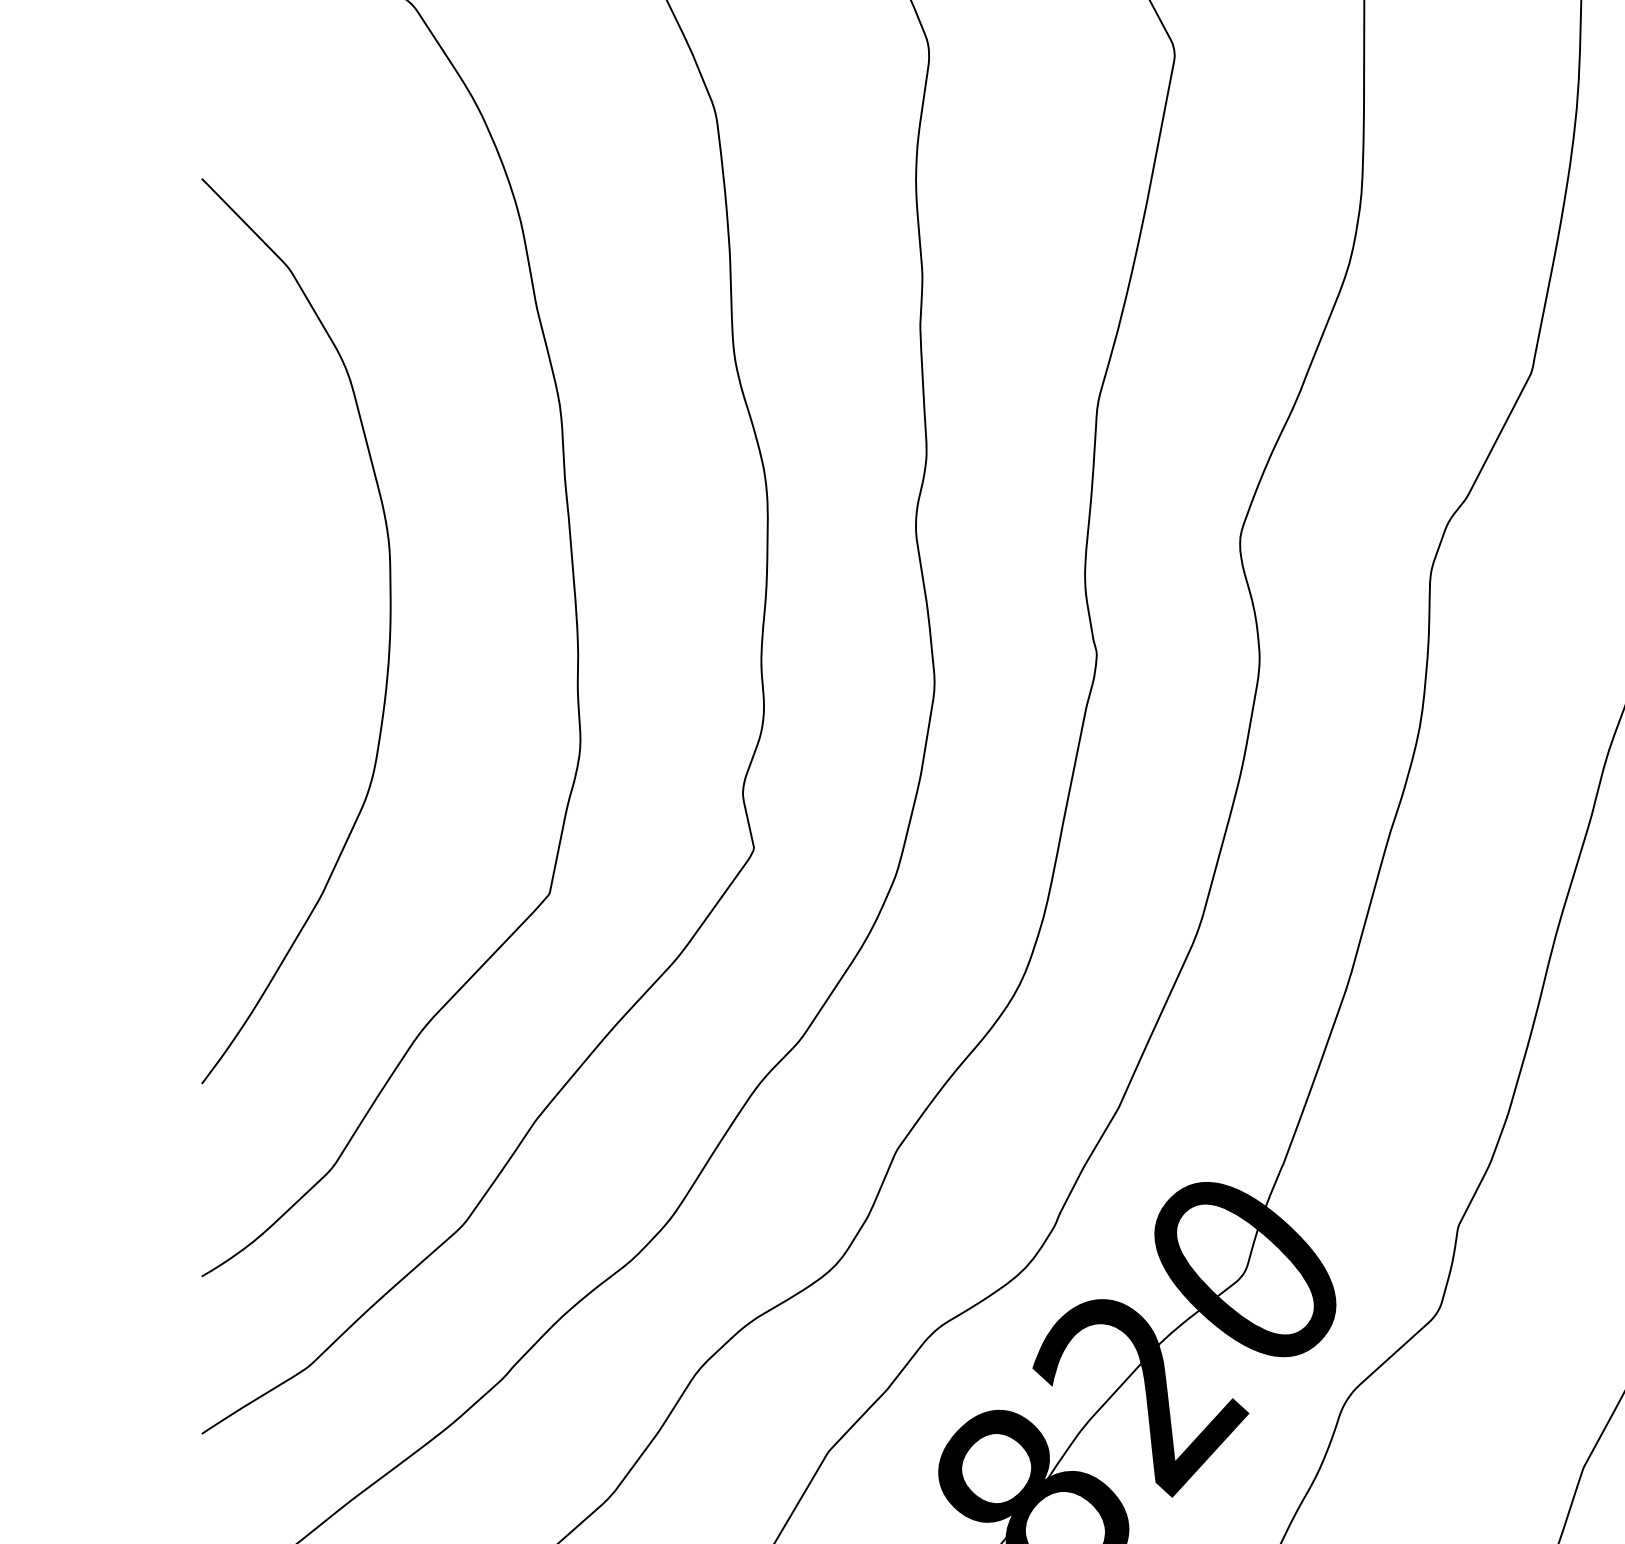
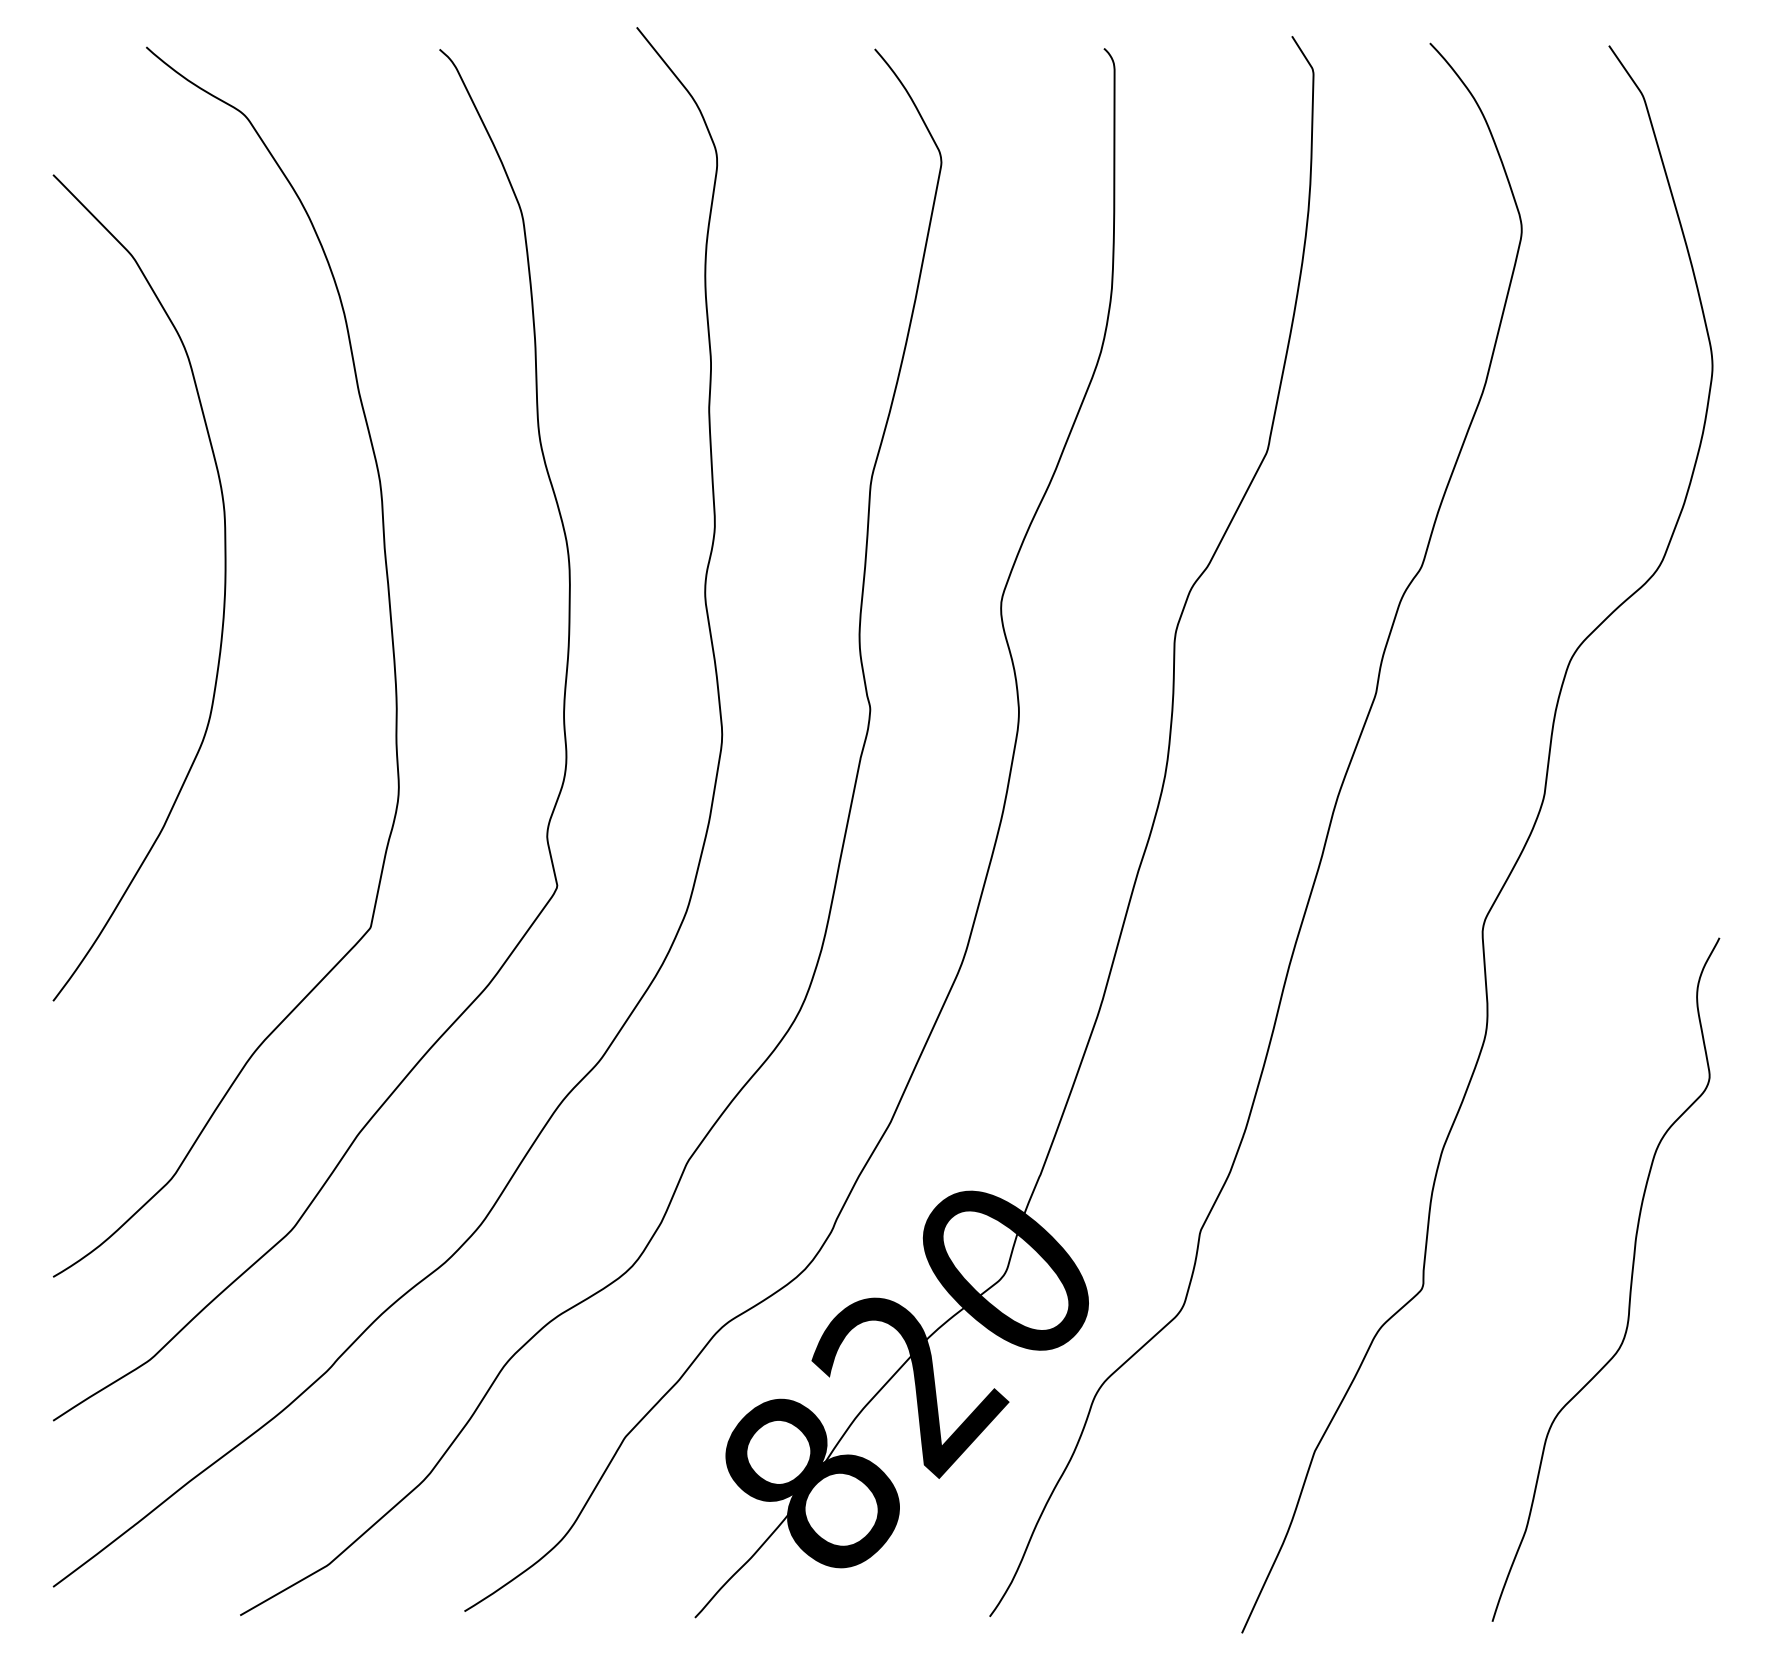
curve: (388, 641) -> (223, 597), moved

